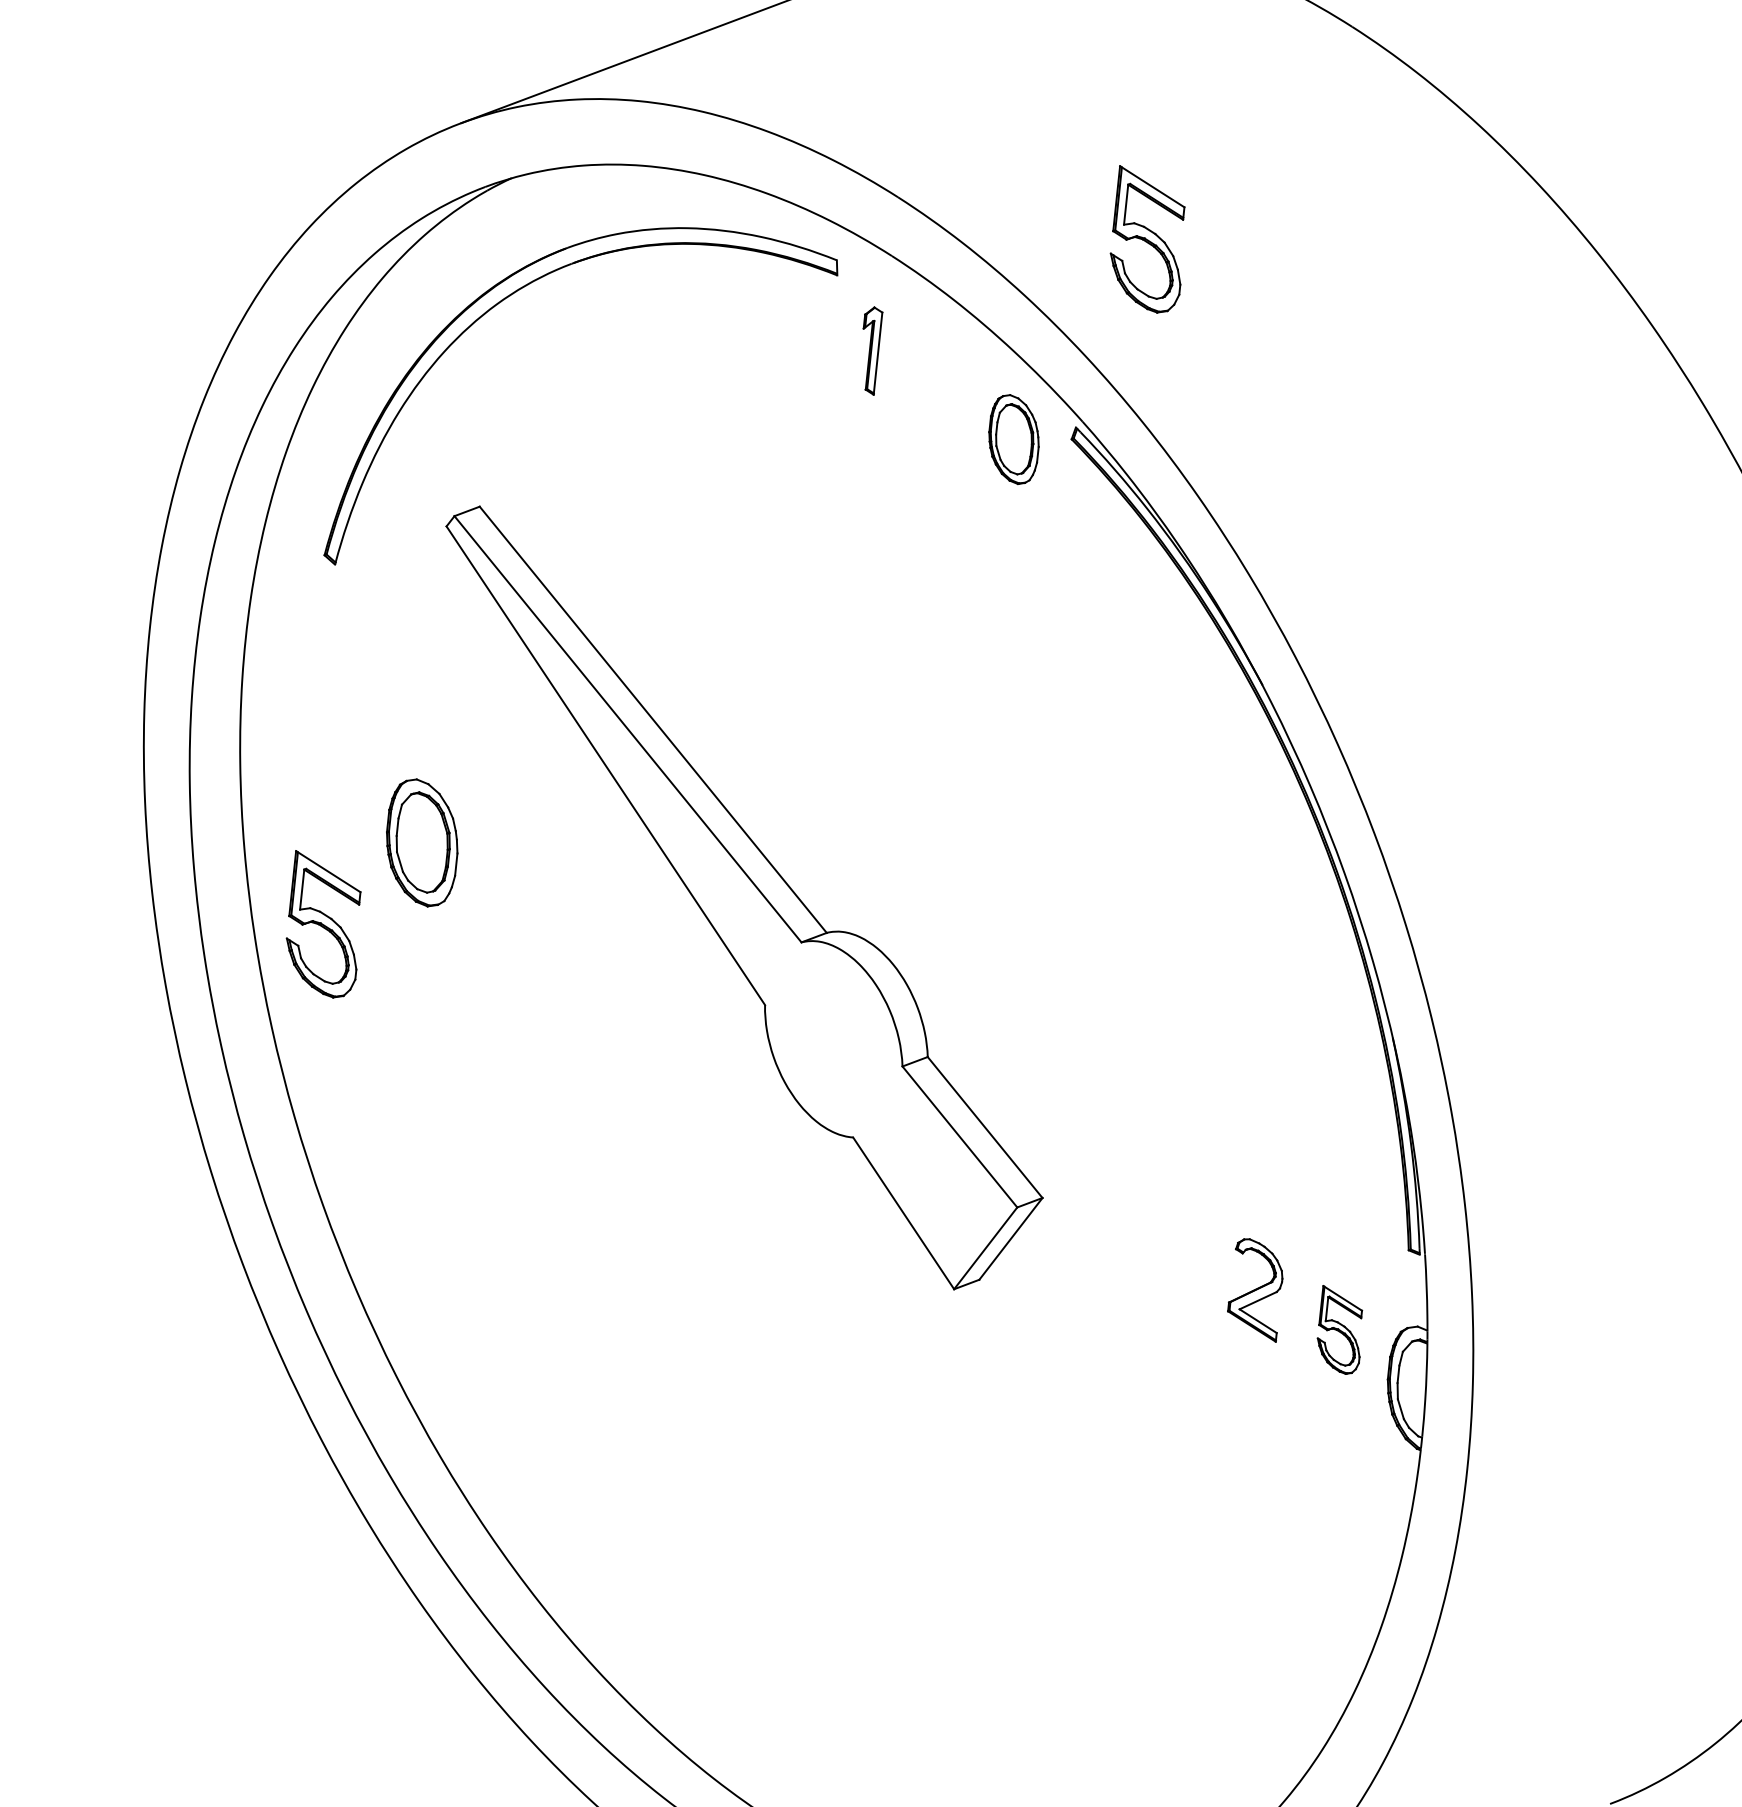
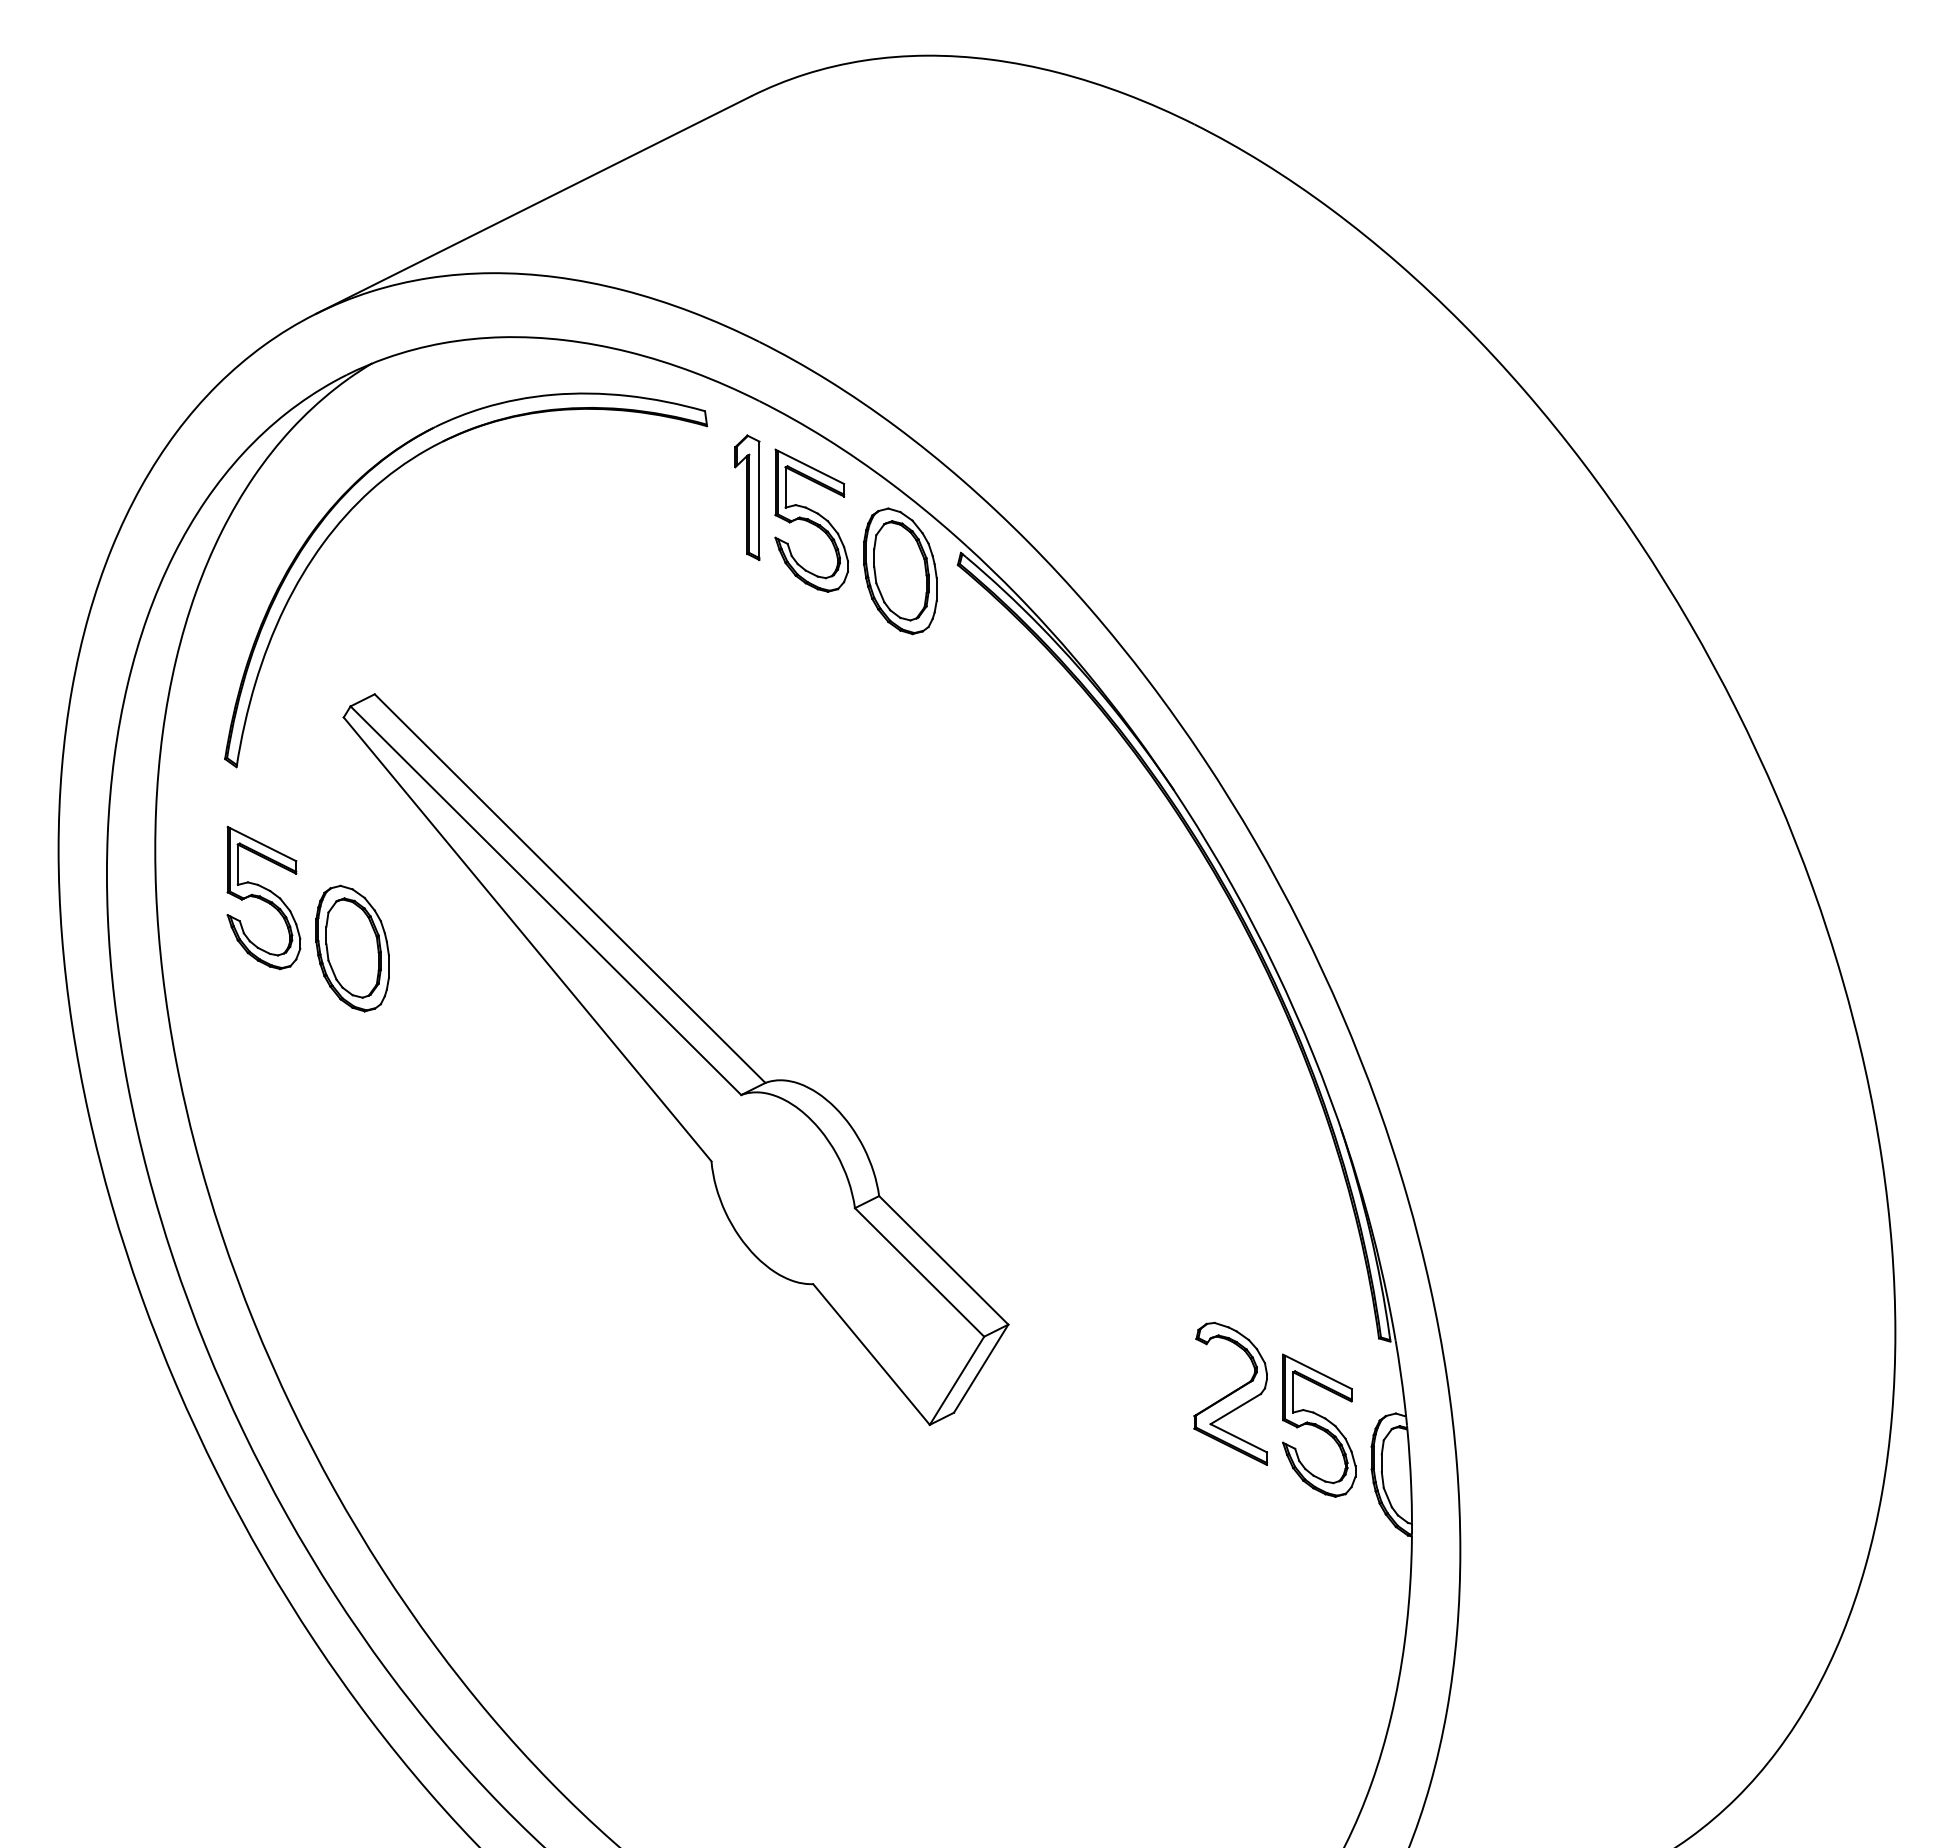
part: (1148, 240) -> (811, 520), moved
part: (869, 350) -> (747, 497), size x1.43
part: (1014, 439) -> (900, 571), size x1.43
part: (422, 842) -> (352, 948), moved
part: (324, 924) -> (263, 897), moved
part: (1255, 1289) -> (1230, 1393), size x1.43
part: (1340, 1330) -> (1319, 1425), size x1.67

